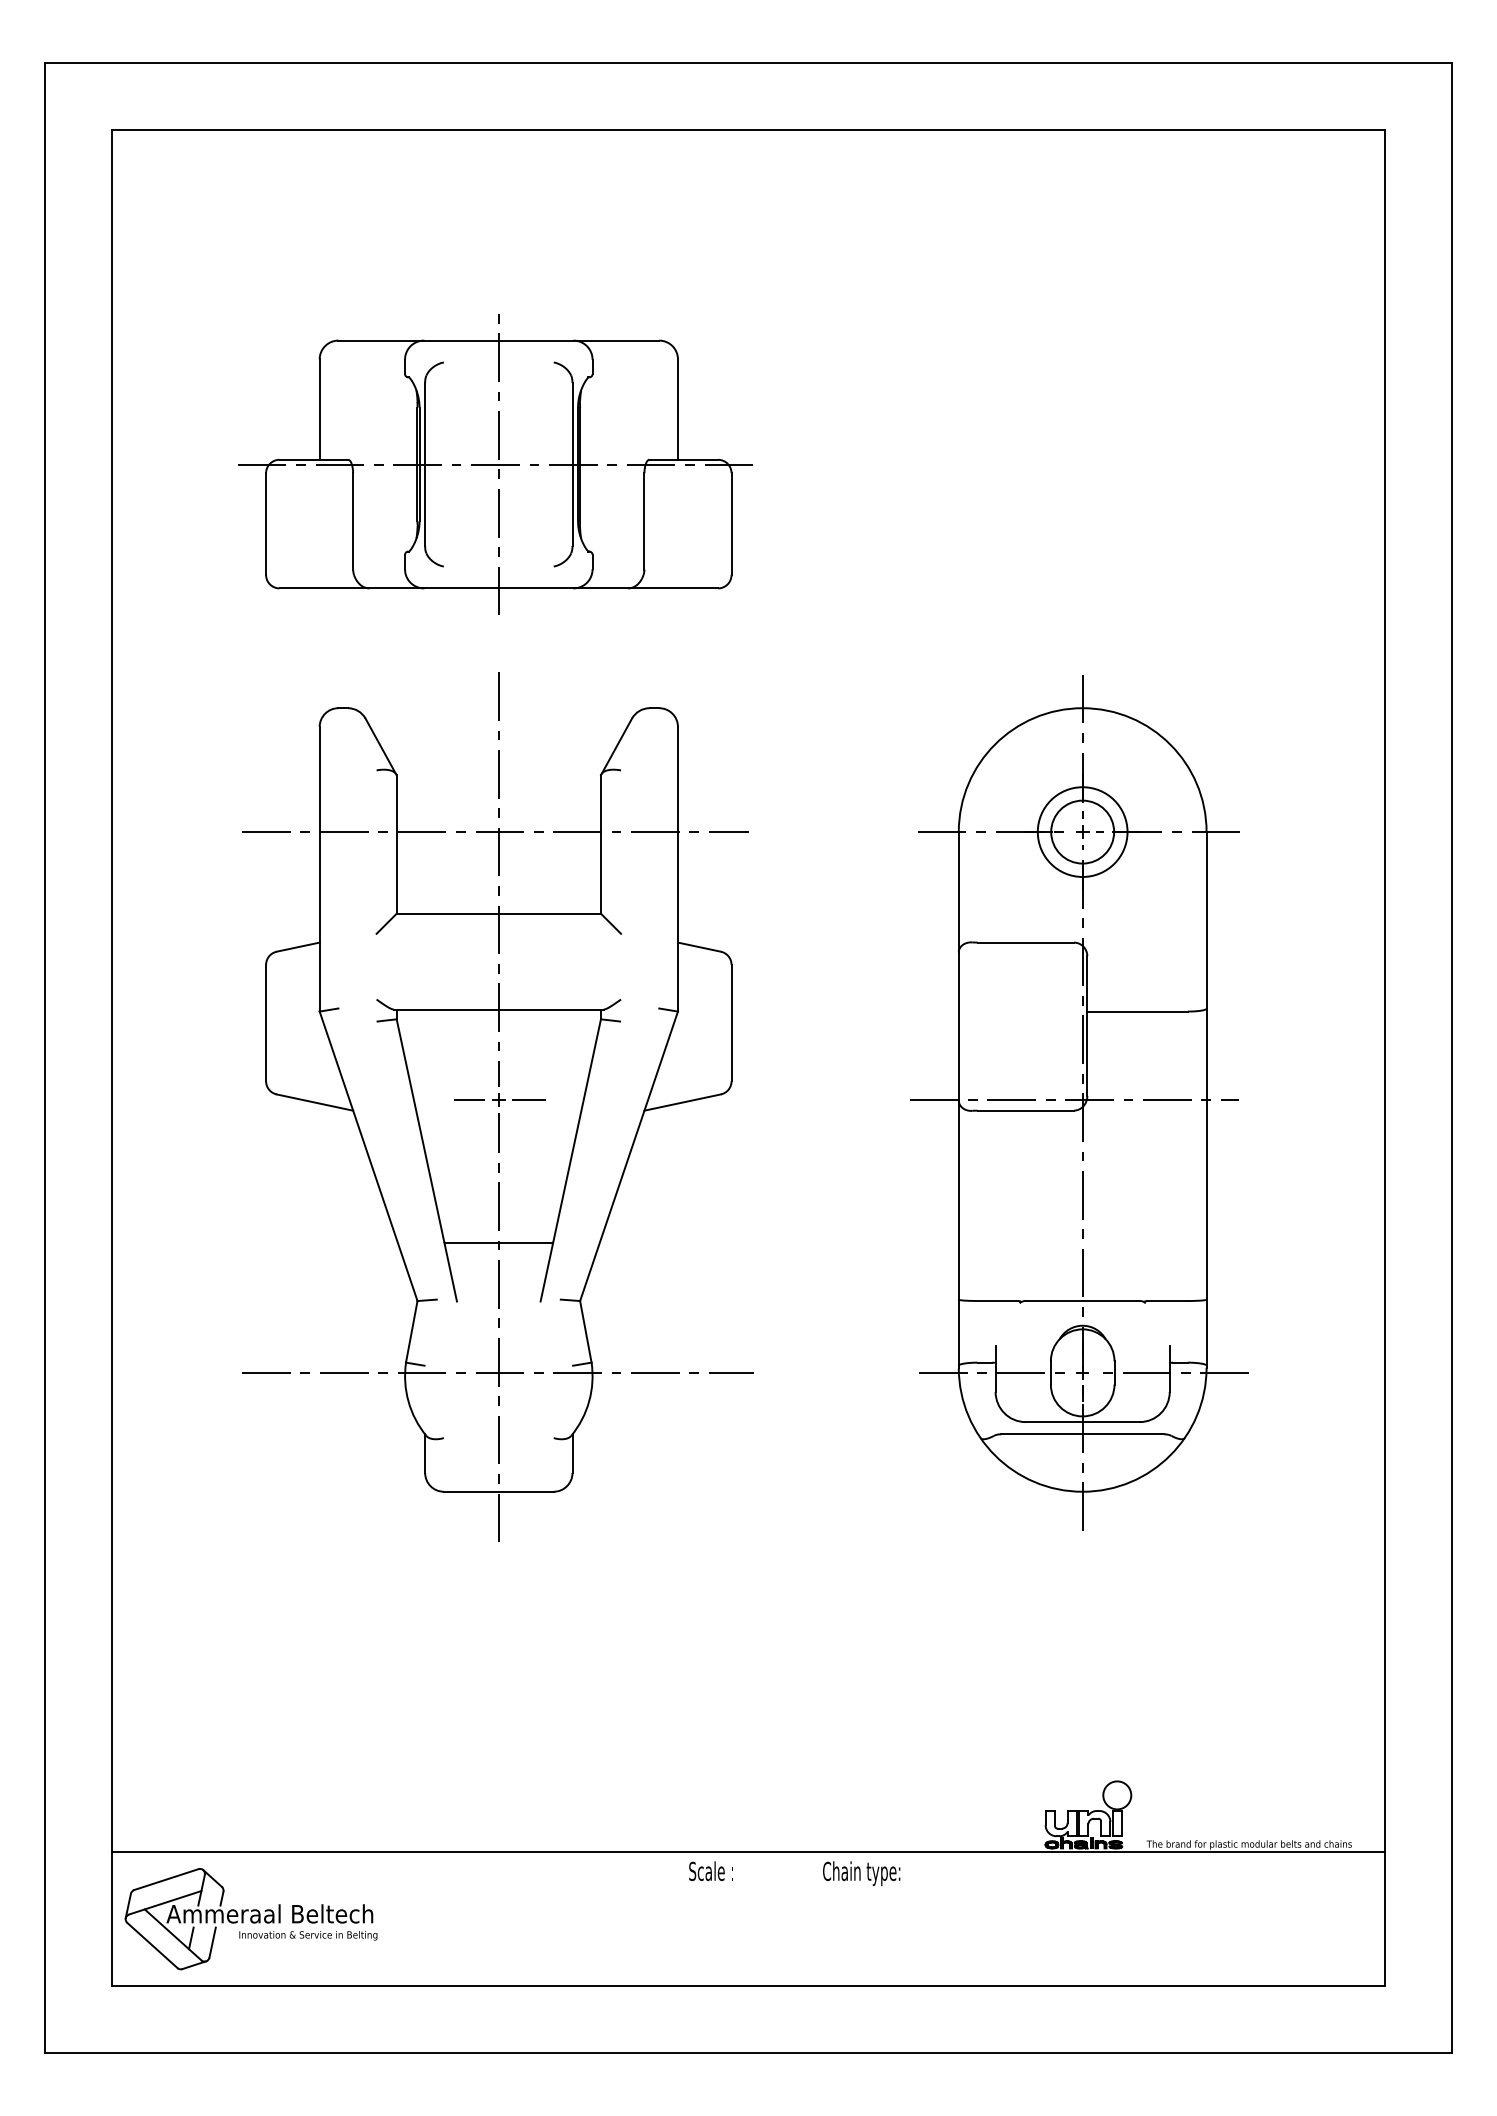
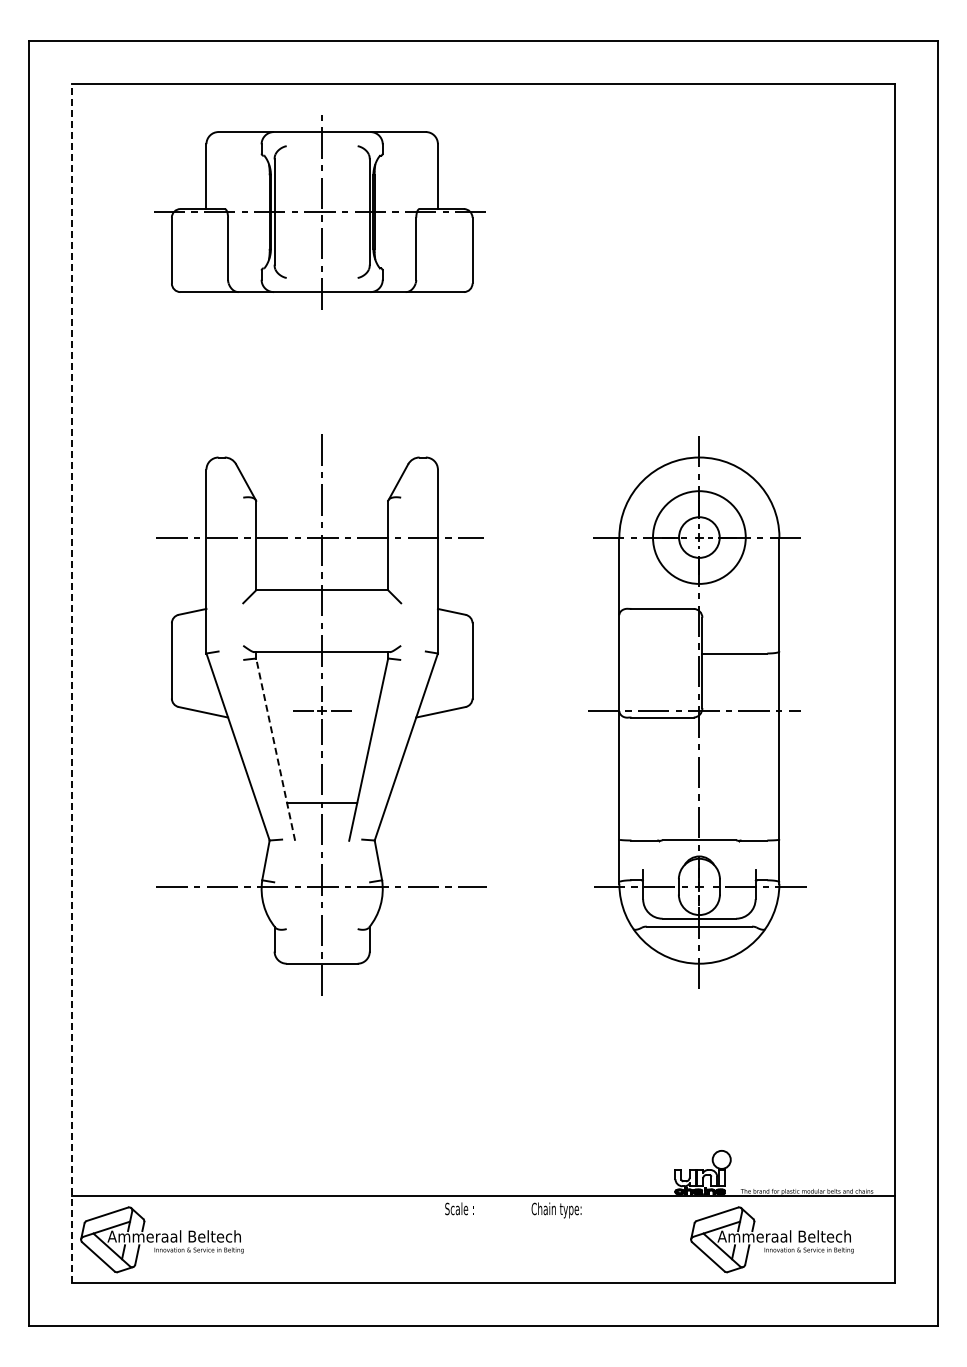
part: (494, 465) -> (319, 212), moved
circle: (1082, 832) -> (699, 537), size x1.6
line: (112, 1058) -> (72, 683), solid -> dashed
line: (426, 1160) -> (275, 749), solid -> dashed
part: (1194, 1918) -> (771, 1239), added

